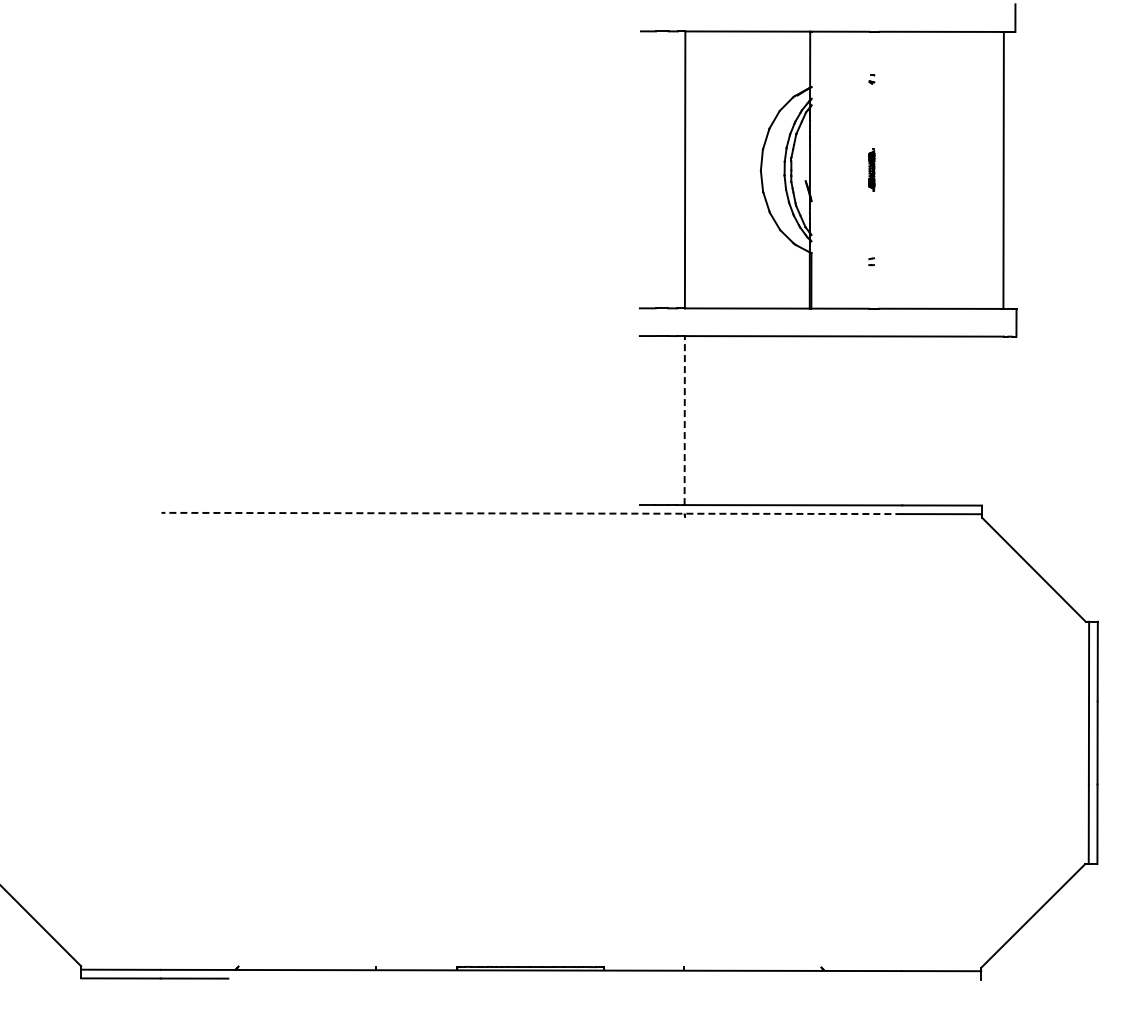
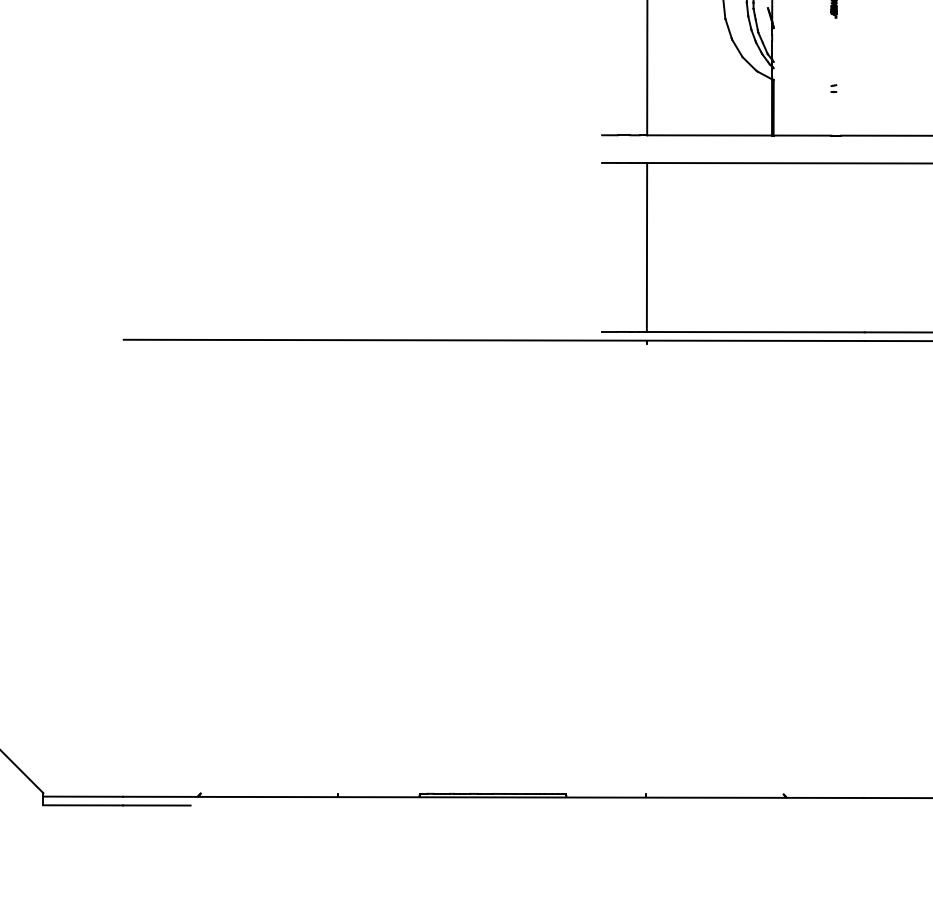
line: (684, 420) -> (646, 247), dashed -> solid
line: (531, 513) -> (493, 340), dashed -> solid

